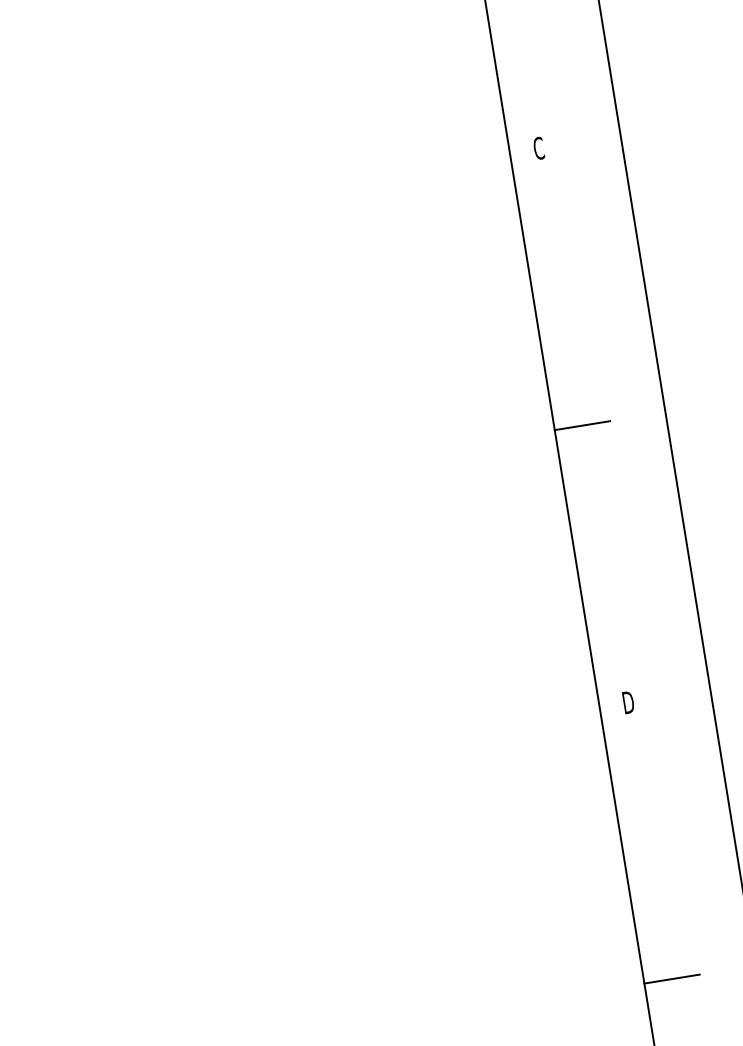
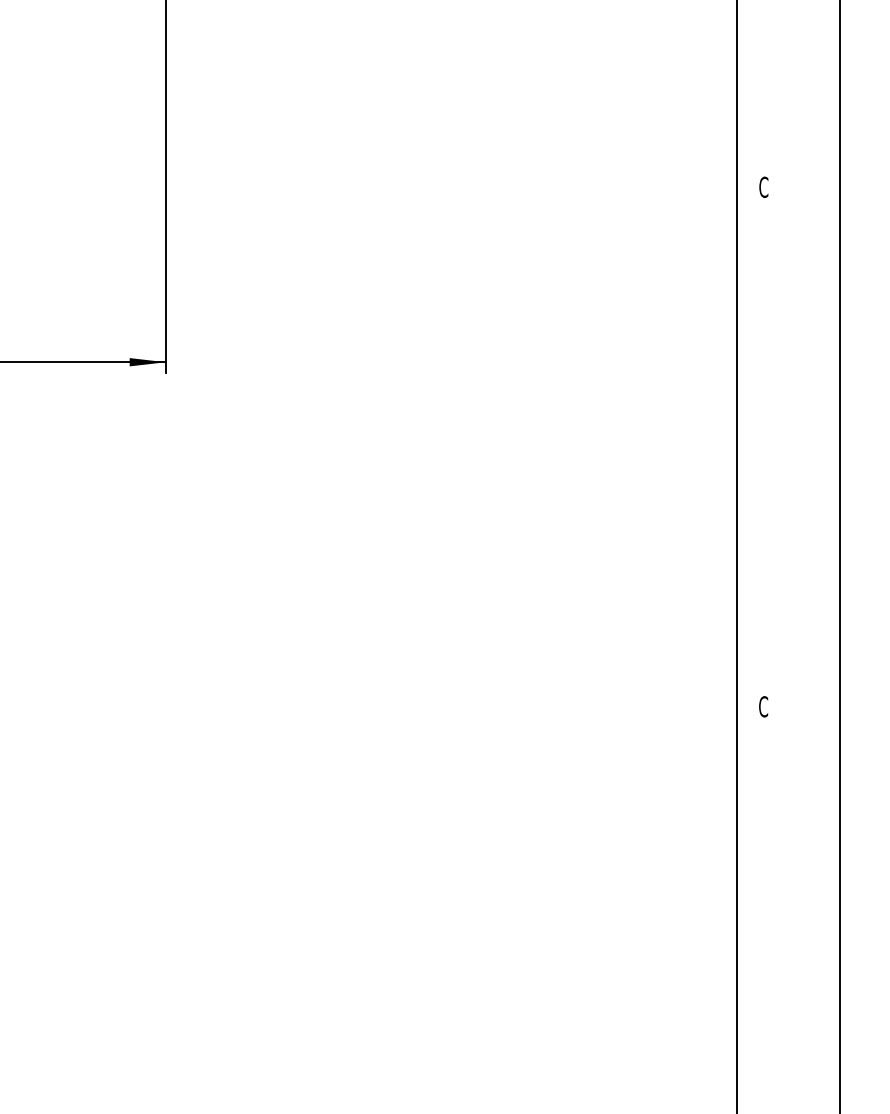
line: (582, 426) -> (762, 447), removed
text: (628, 702) -> (763, 706), D -> C
line: (671, 978) -> (762, 965), removed

